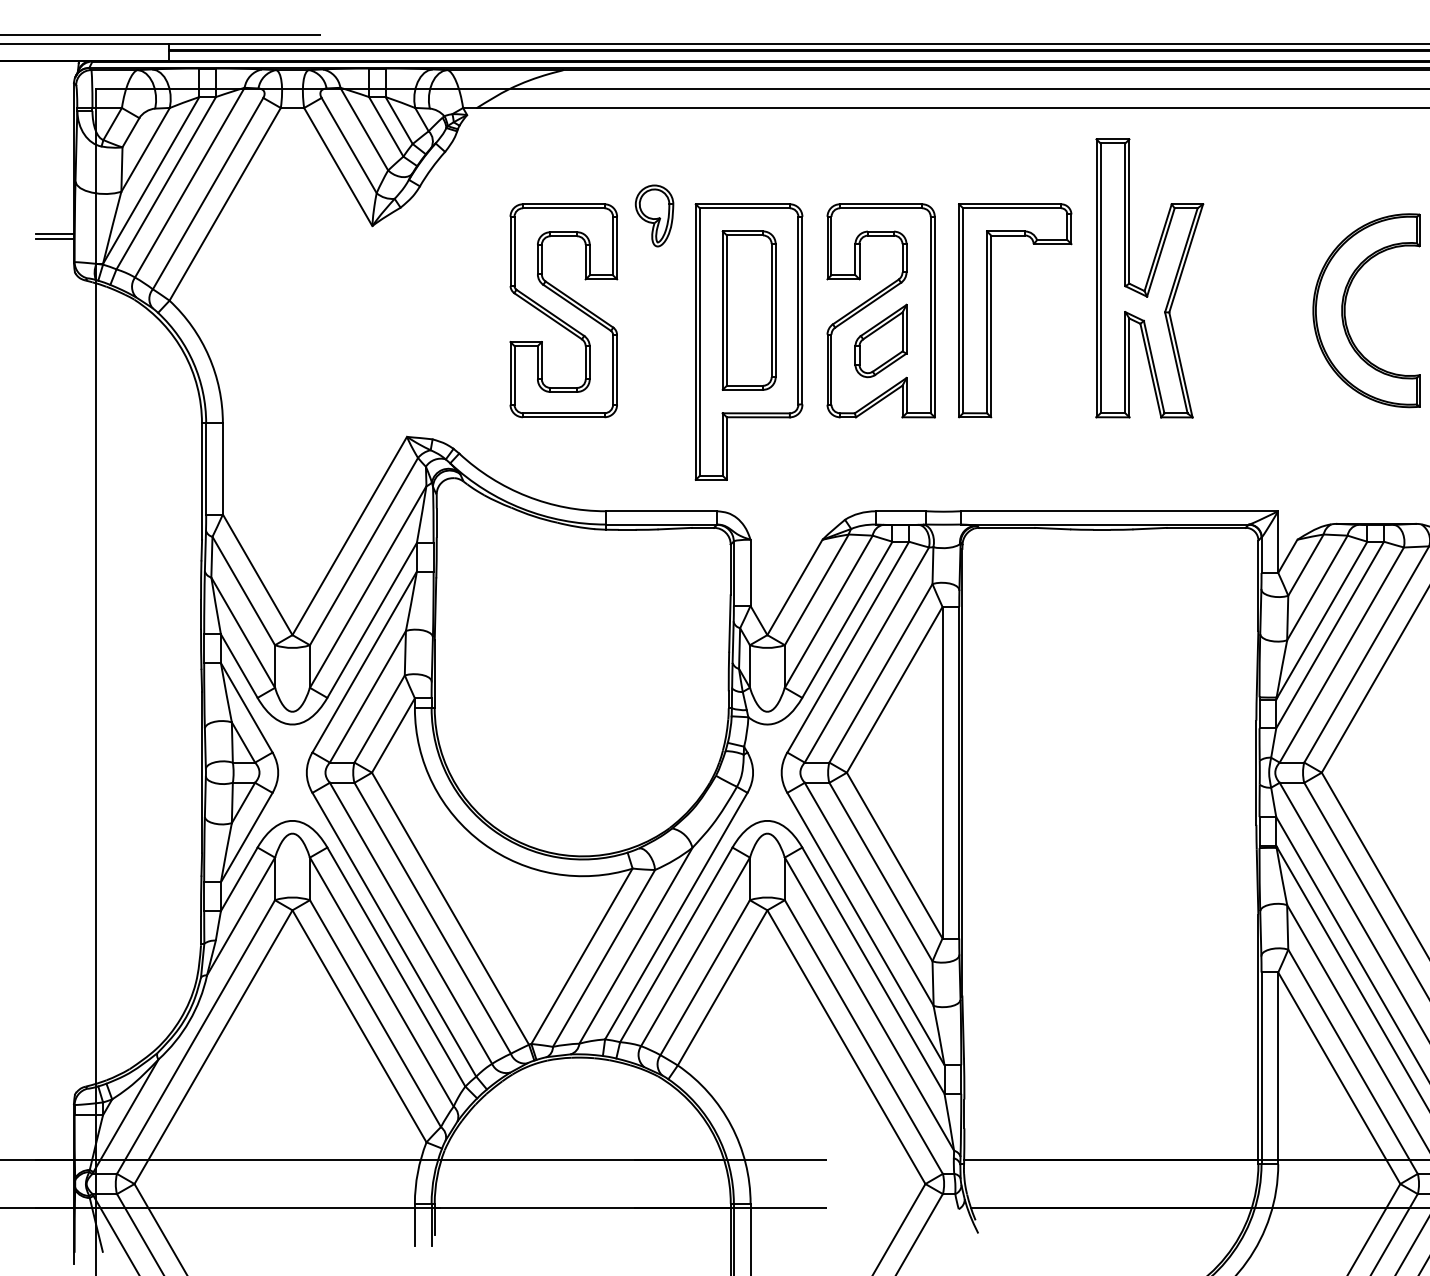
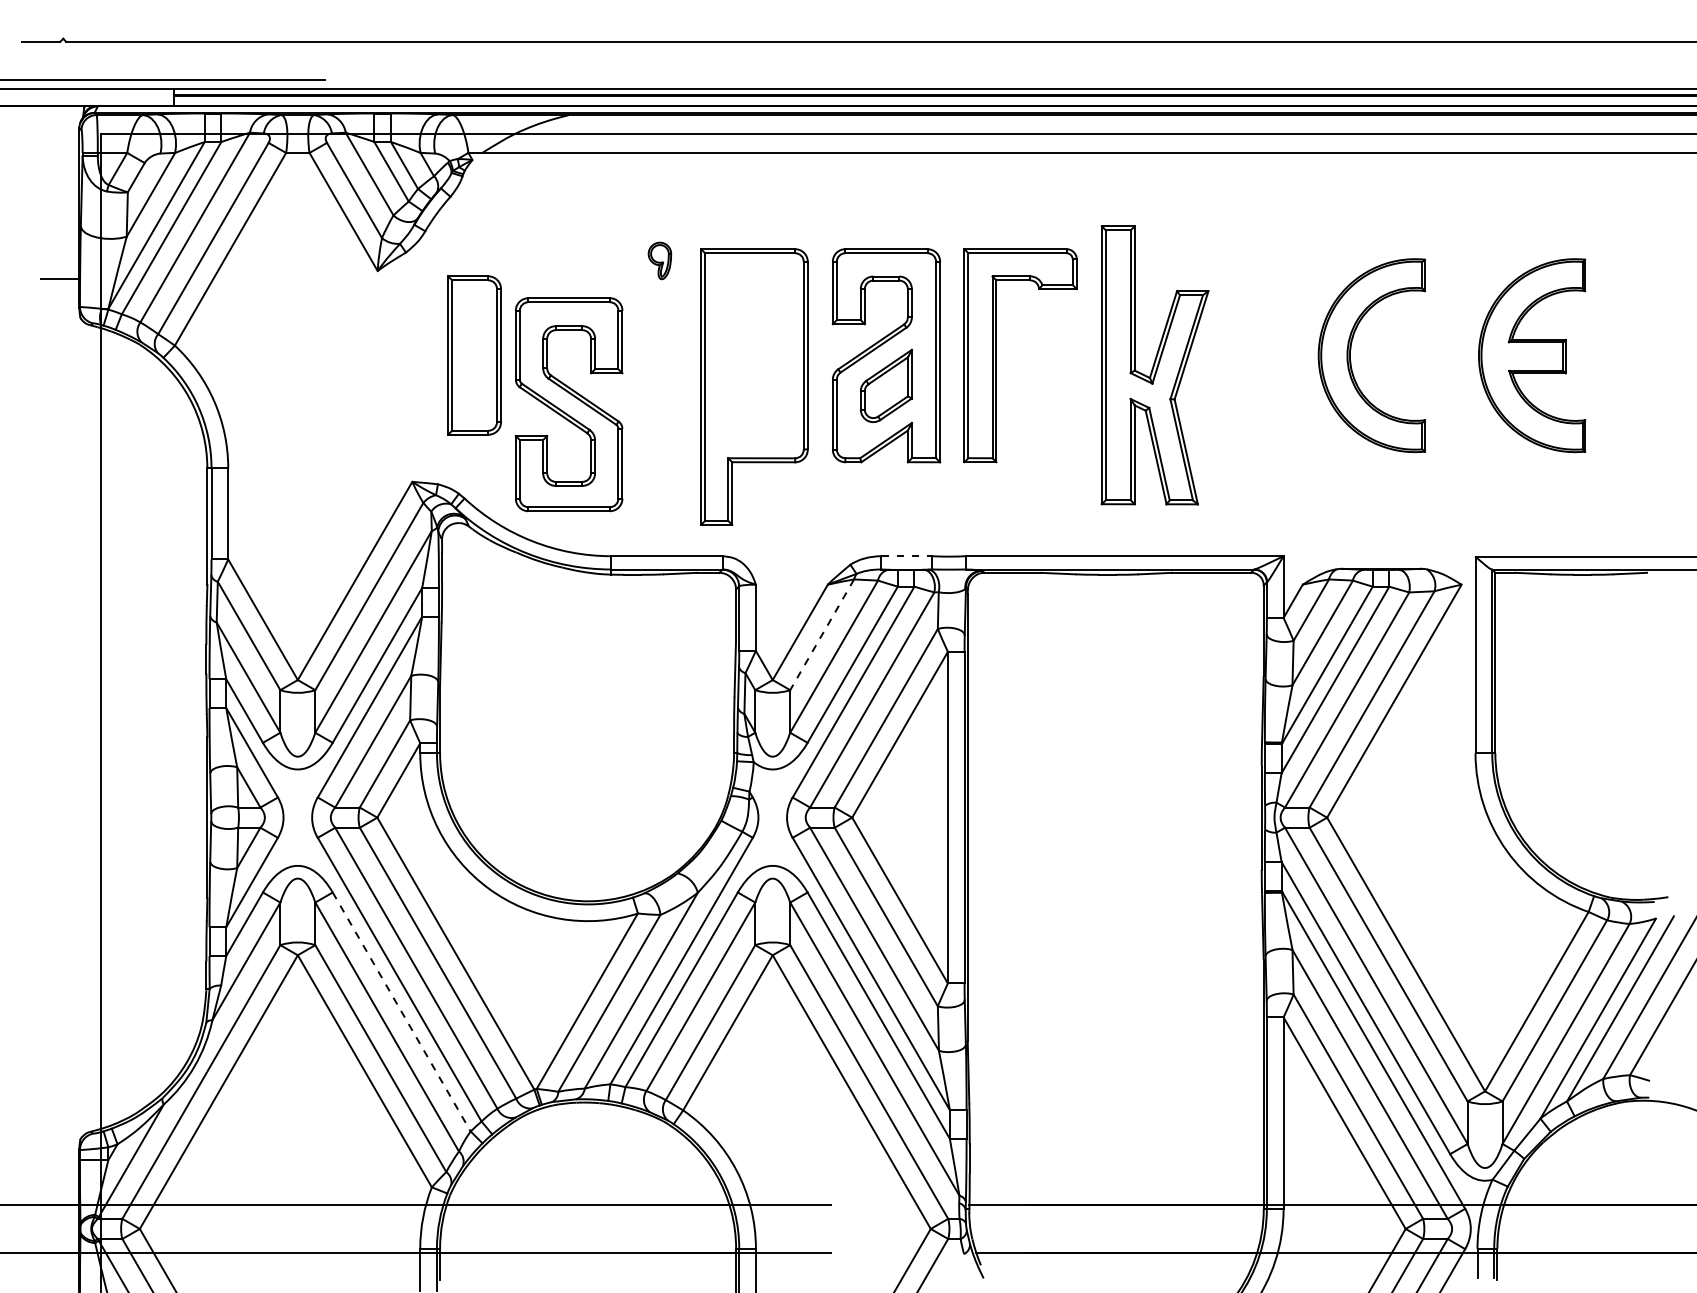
part: (654, 215) -> (659, 260), size x0.6
line: (55, 238) -> (60, 283), removed
part: (1149, 278) -> (1154, 365), moved
part: (563, 310) -> (568, 404), moved
part: (749, 310) -> (474, 355), moved
line: (902, 511) -> (907, 556), solid -> dashed
line: (817, 589) -> (822, 634), solid -> dashed
line: (396, 967) -> (401, 1012), solid -> dashed

